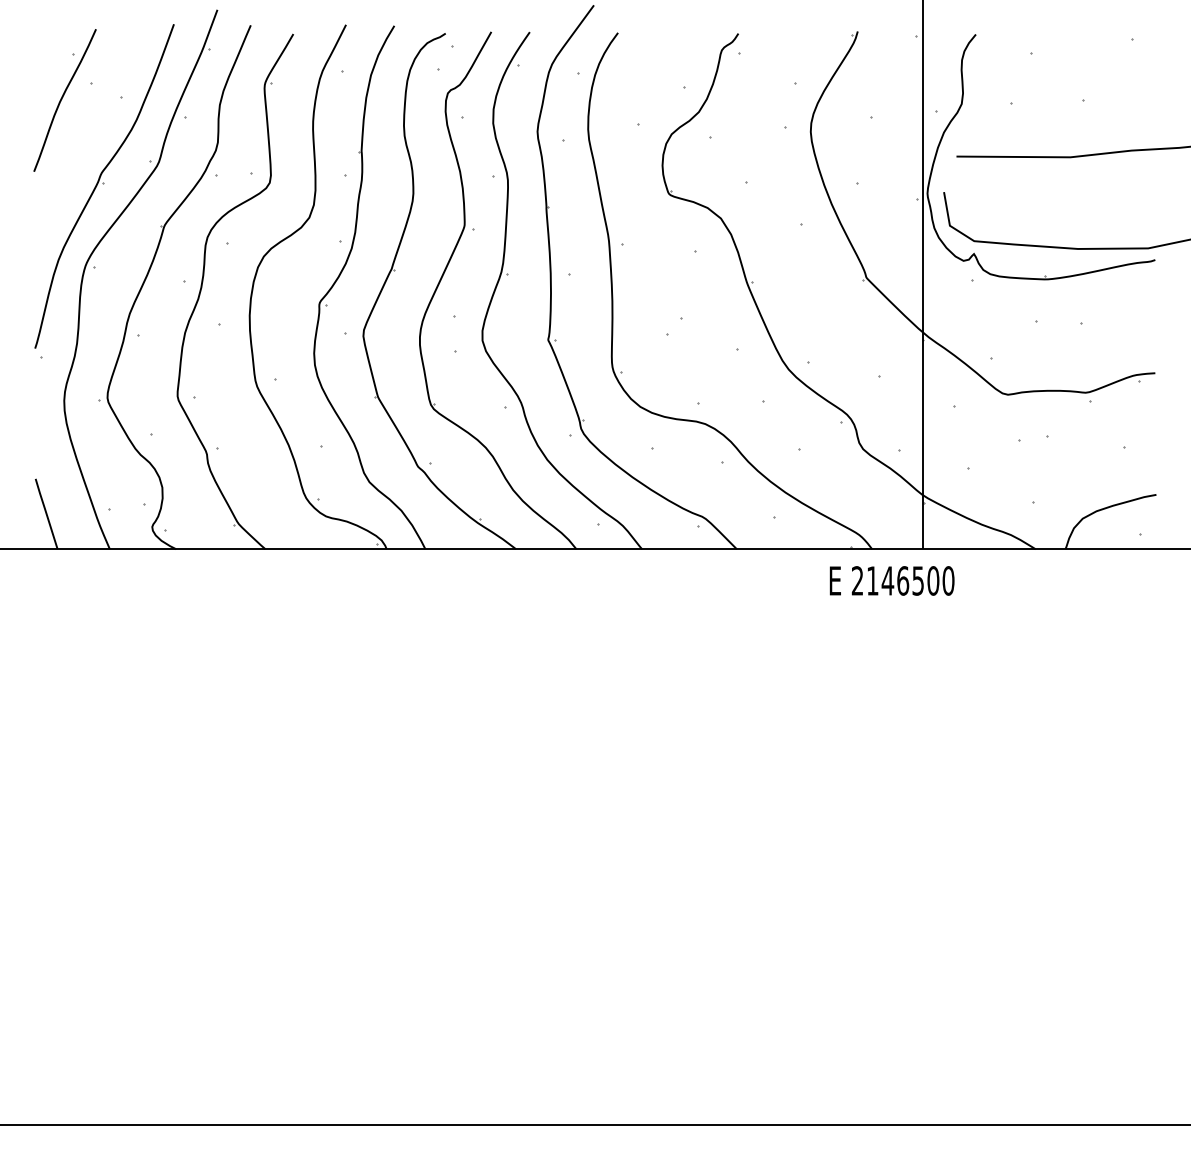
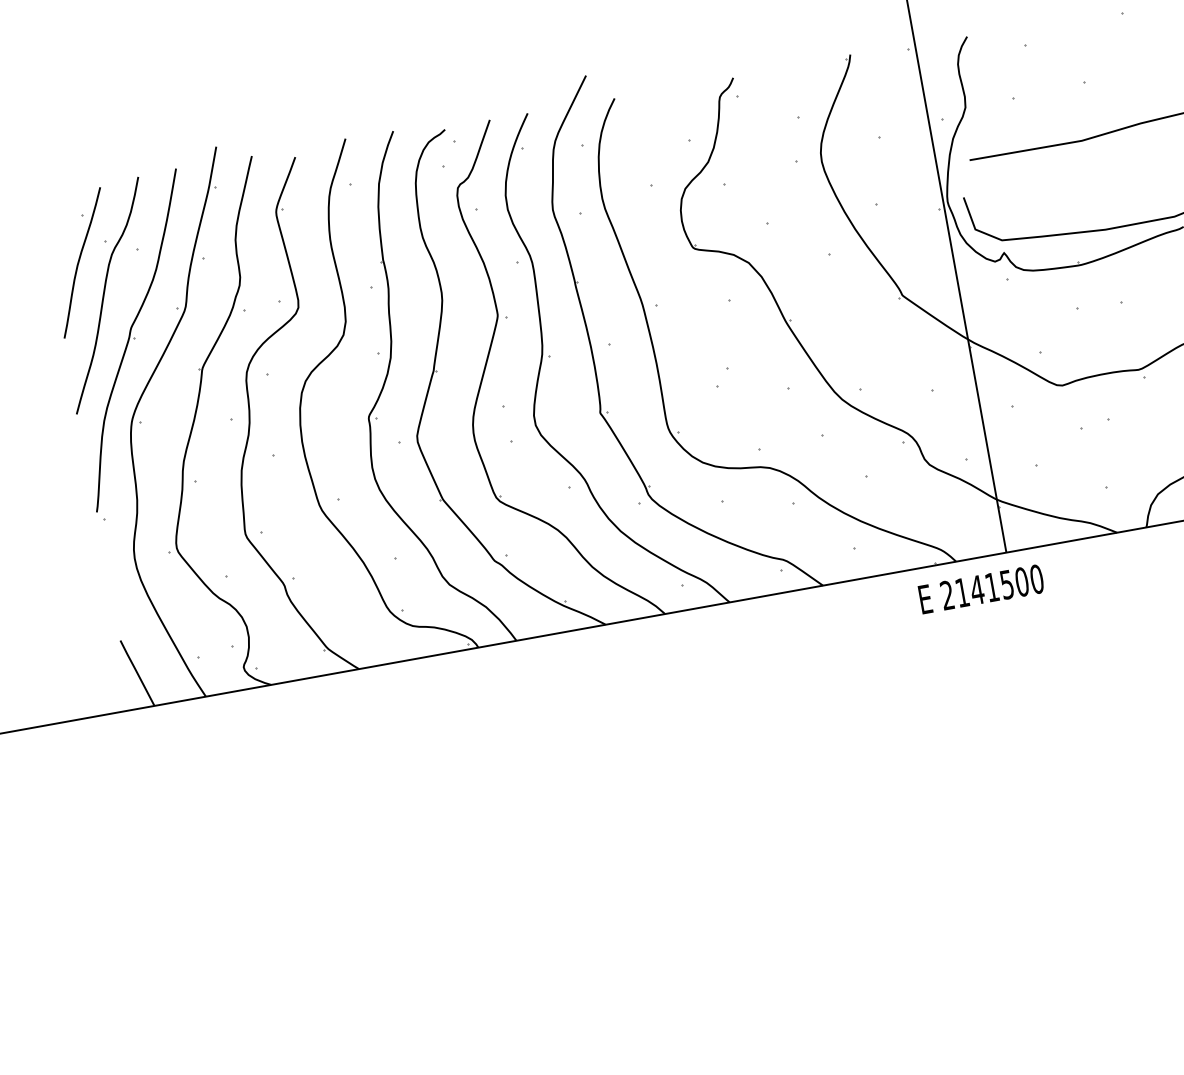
curve: (81, 136) -> (104, 295), added
text: (903, 580) -> (992, 586), 2146500 -> 2141500

